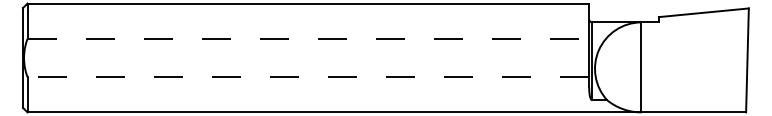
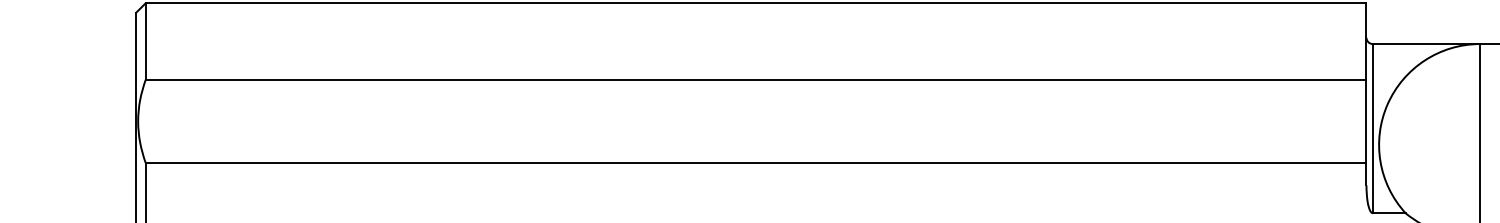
line: (308, 38) -> (756, 79), dashed -> solid
line: (308, 77) -> (756, 163), dashed -> solid

